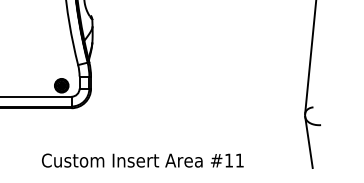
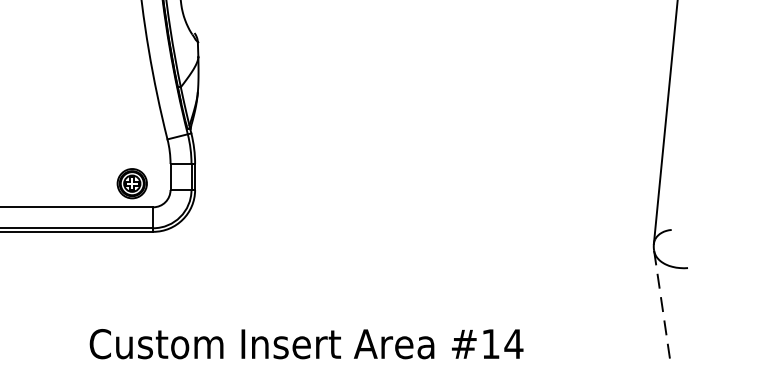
line: (308, 142) -> (661, 305), solid -> dashed
text: (239, 160) -> (513, 343), #11 -> #14

